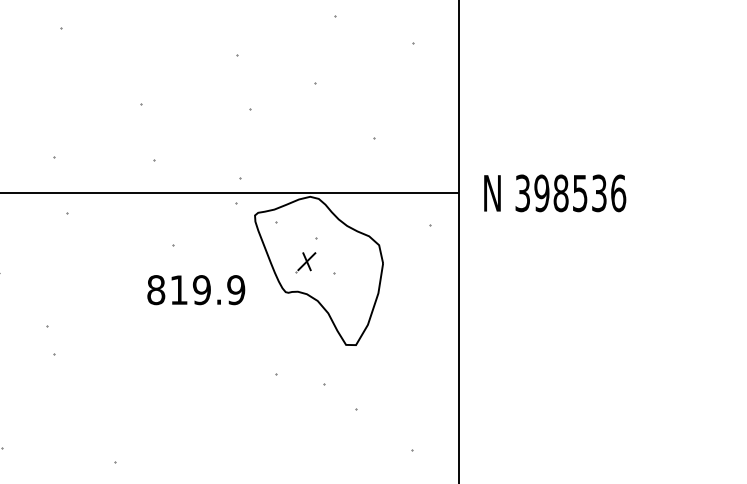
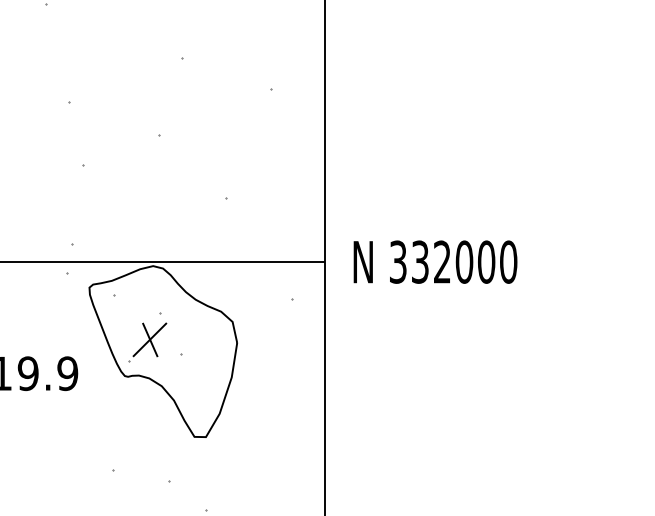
text: (580, 193) -> (464, 262), 398536 -> 332000
part: (305, 262) -> (147, 341), size x1.67

